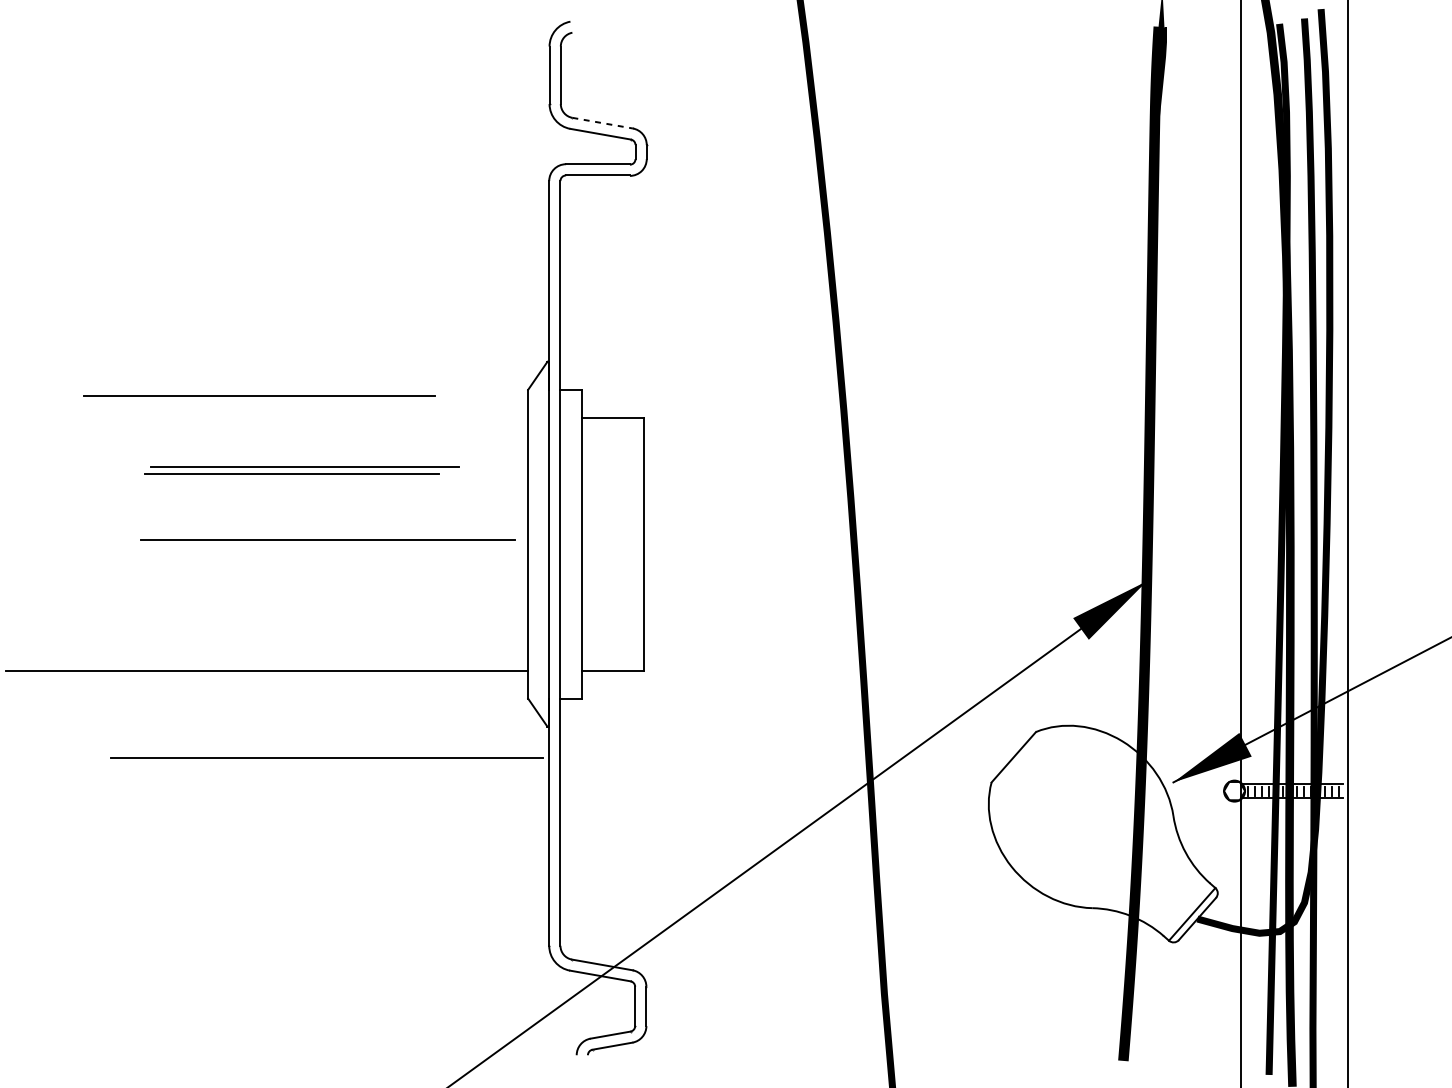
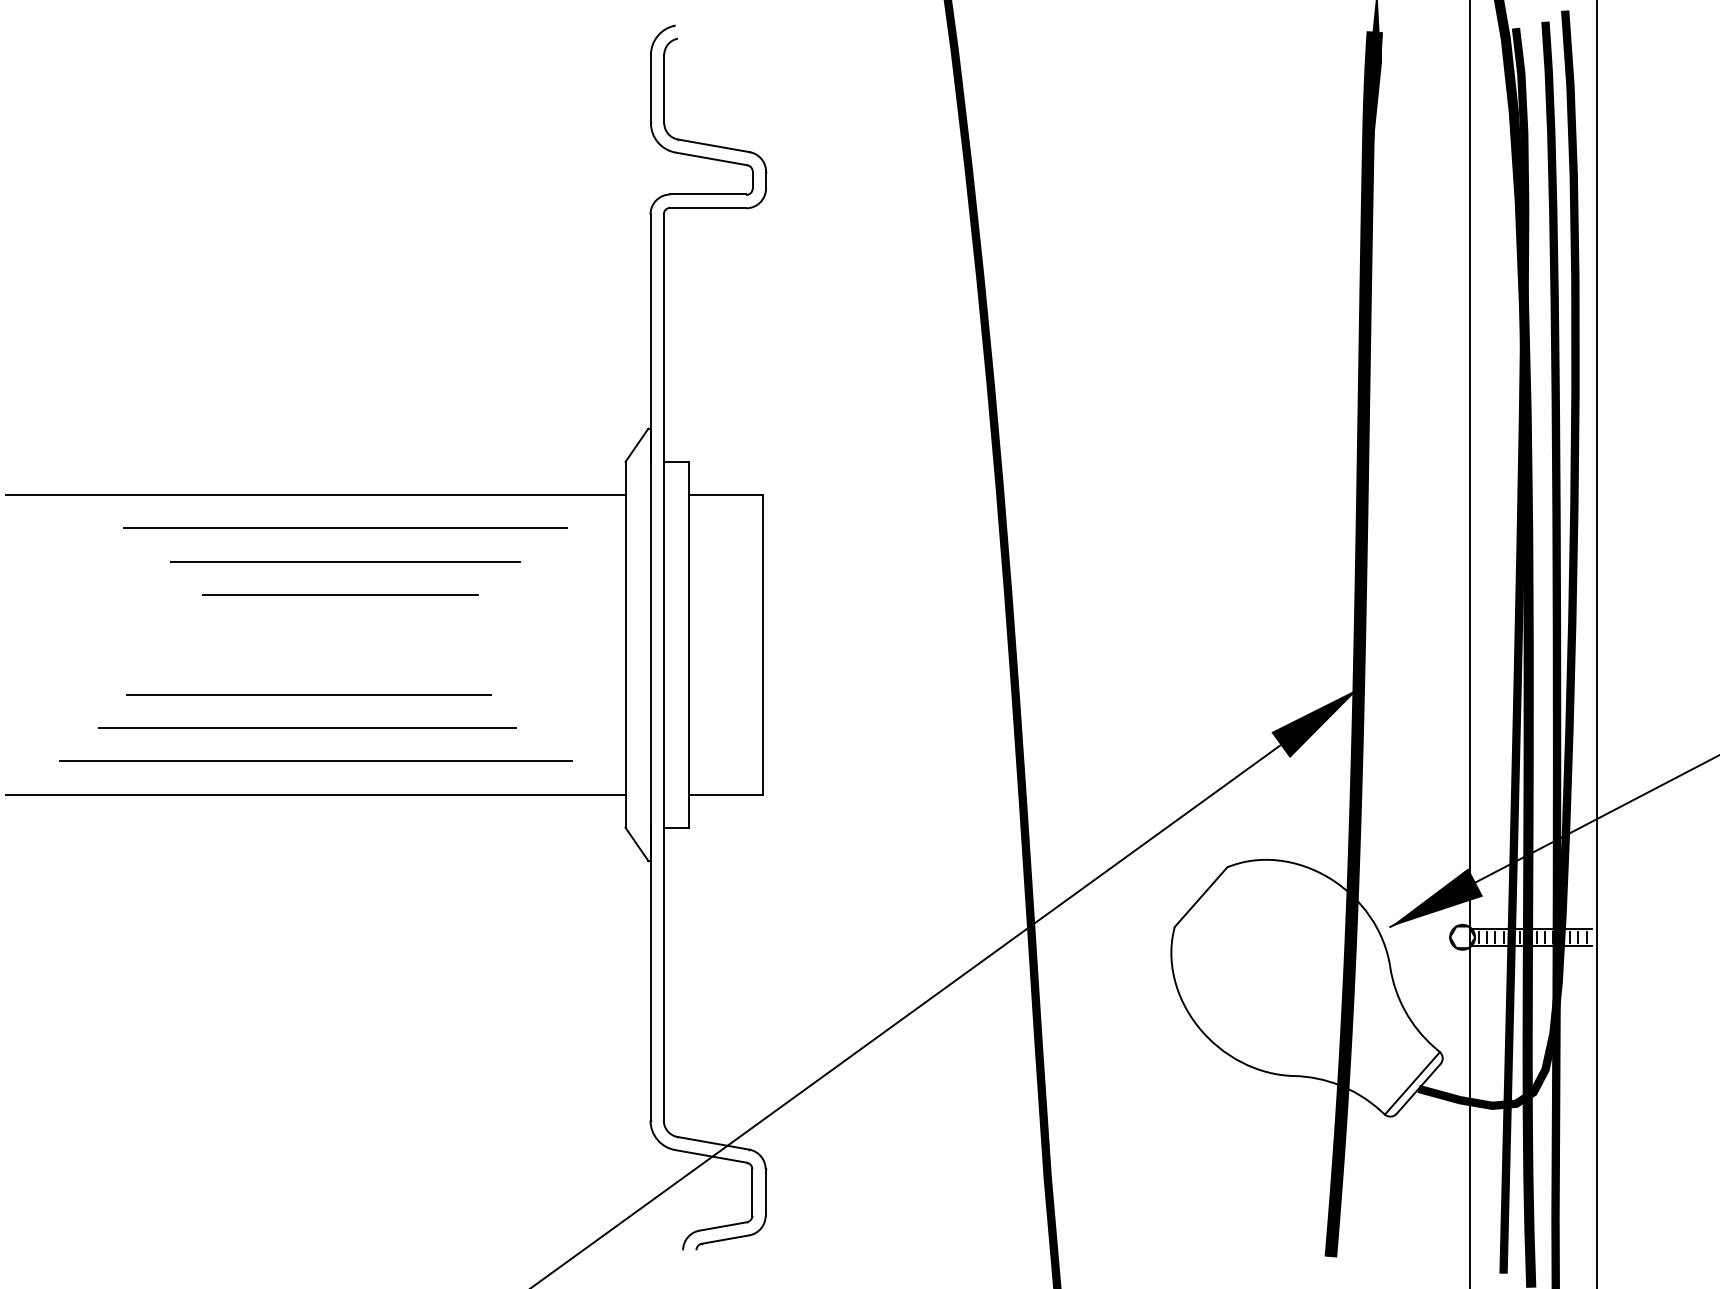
line: (603, 122) -> (714, 145), dashed -> solid
line: (259, 395) -> (307, 727), moved
line: (266, 418) -> (315, 495), added
line: (304, 466) -> (308, 694), moved
line: (287, 501) -> (340, 594), added
line: (328, 538) -> (345, 527), moved
line: (326, 757) -> (315, 760), moved

